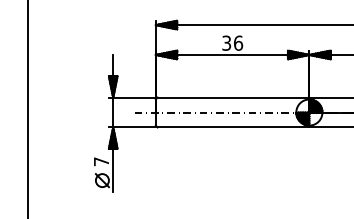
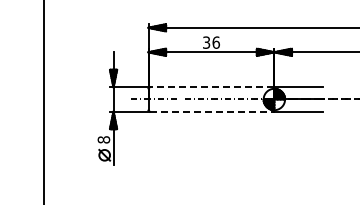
line: (232, 97) -> (211, 87), solid -> dashed
line: (233, 127) -> (212, 111), solid -> dashed
text: (100, 161) -> (103, 139), 7 -> 8

